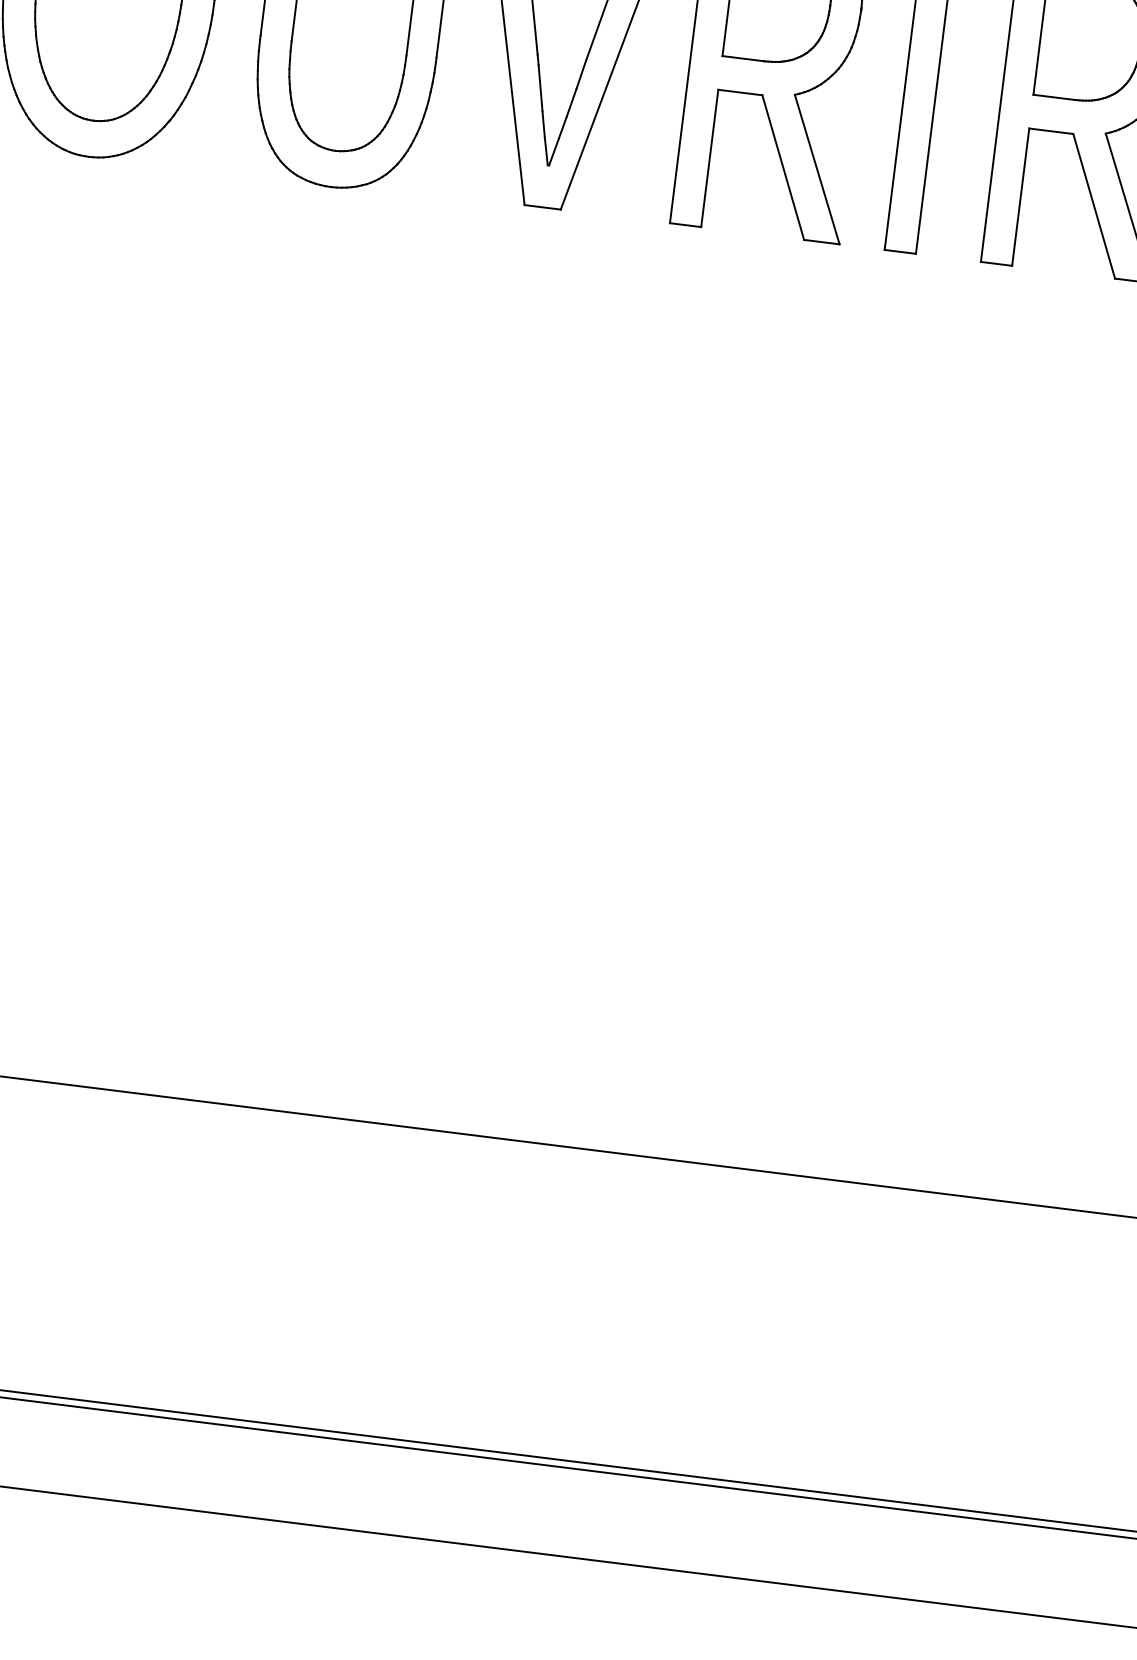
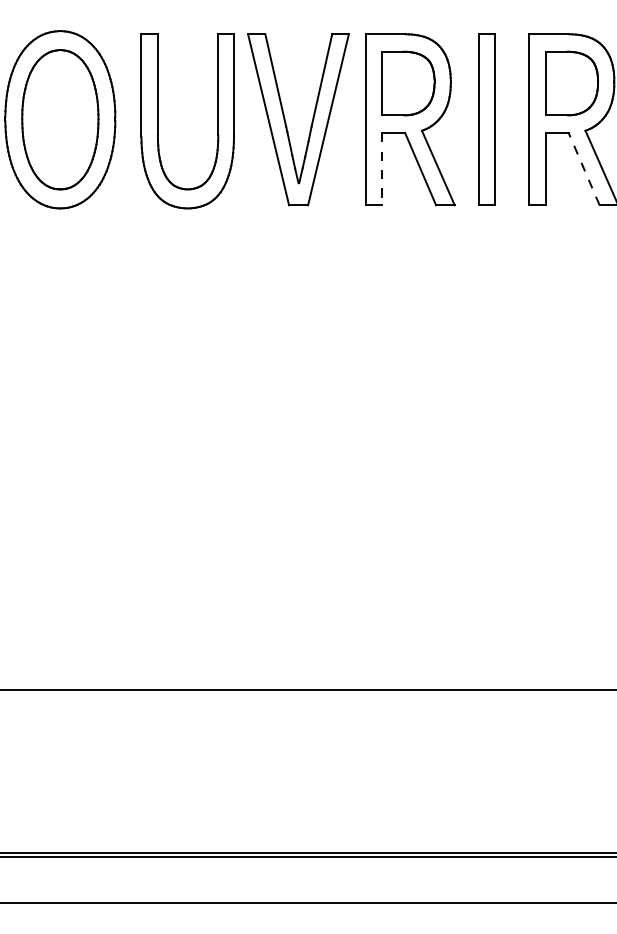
line: (708, 158) -> (381, 169), solid -> dashed
line: (1093, 204) -> (583, 168), solid -> dashed

